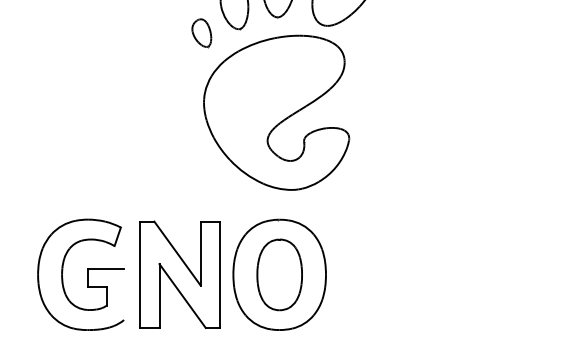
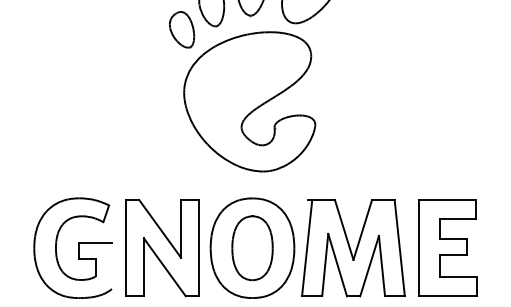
part: (202, 32) -> (182, 29), size x1.43
part: (495, 274) -> (447, 247), added
part: (391, 275) -> (353, 248), added

